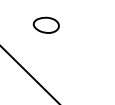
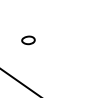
part: (46, 25) -> (28, 40), size x0.6

